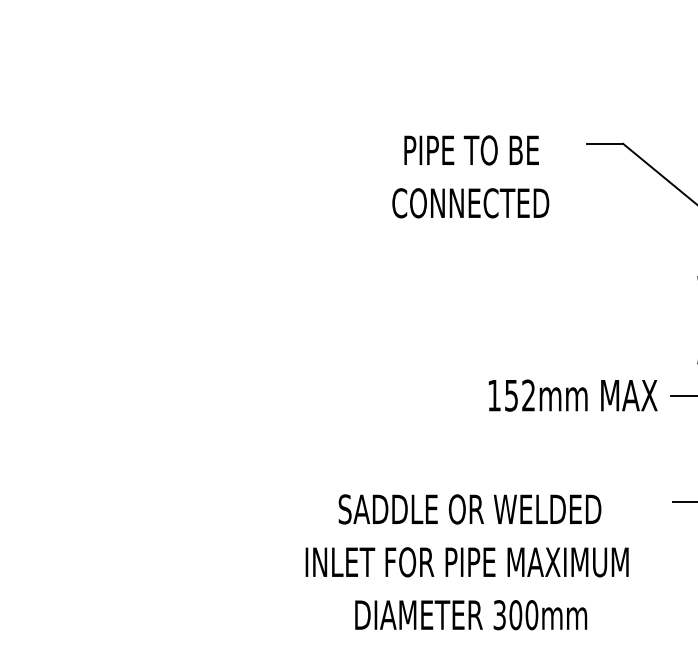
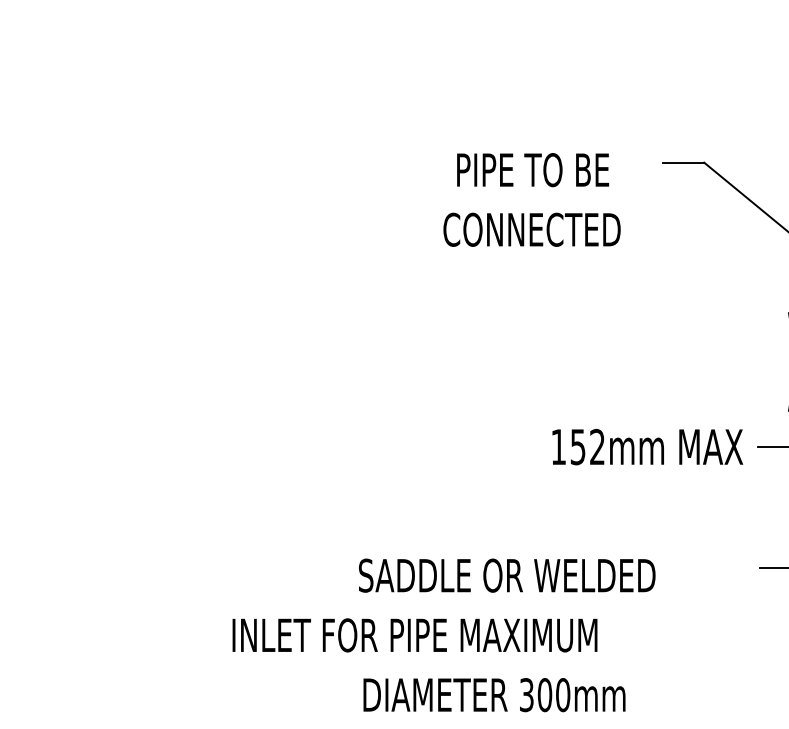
text: (470, 509) -> (507, 575), moved
text: (466, 562) -> (414, 635), moved
text: (471, 615) -> (494, 695), moved

